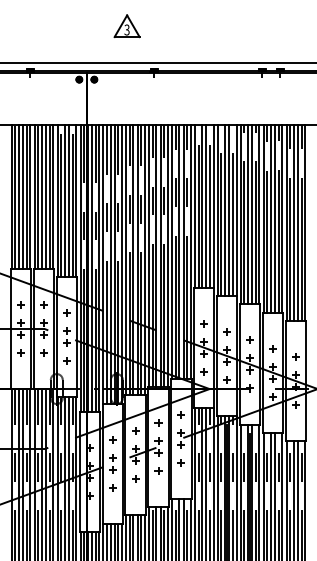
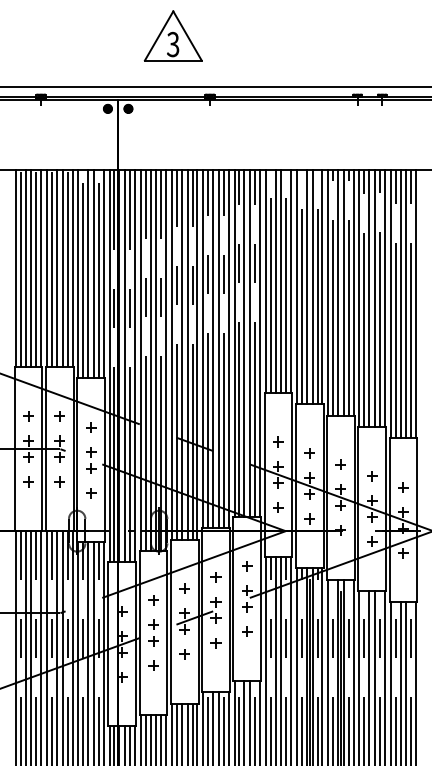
part: (126, 25) -> (172, 35), size x1.67

